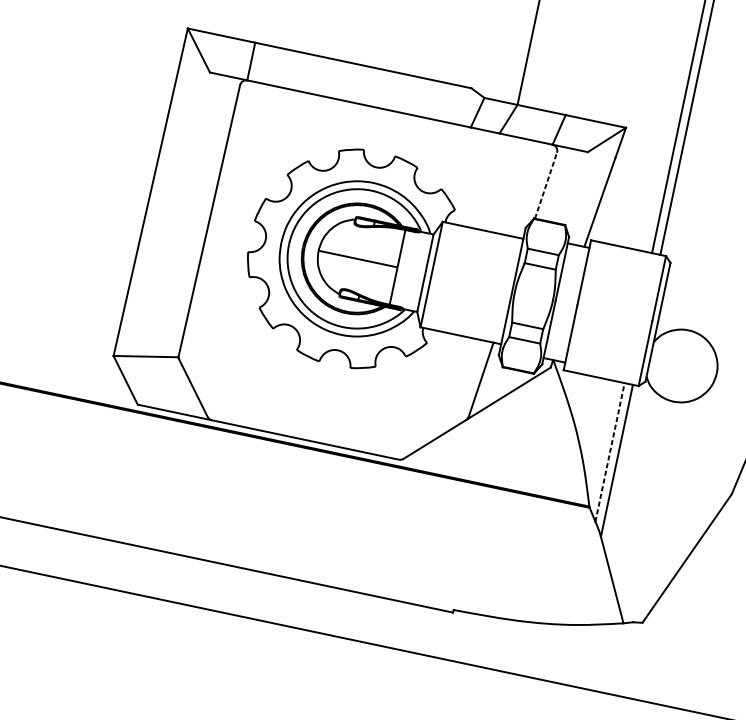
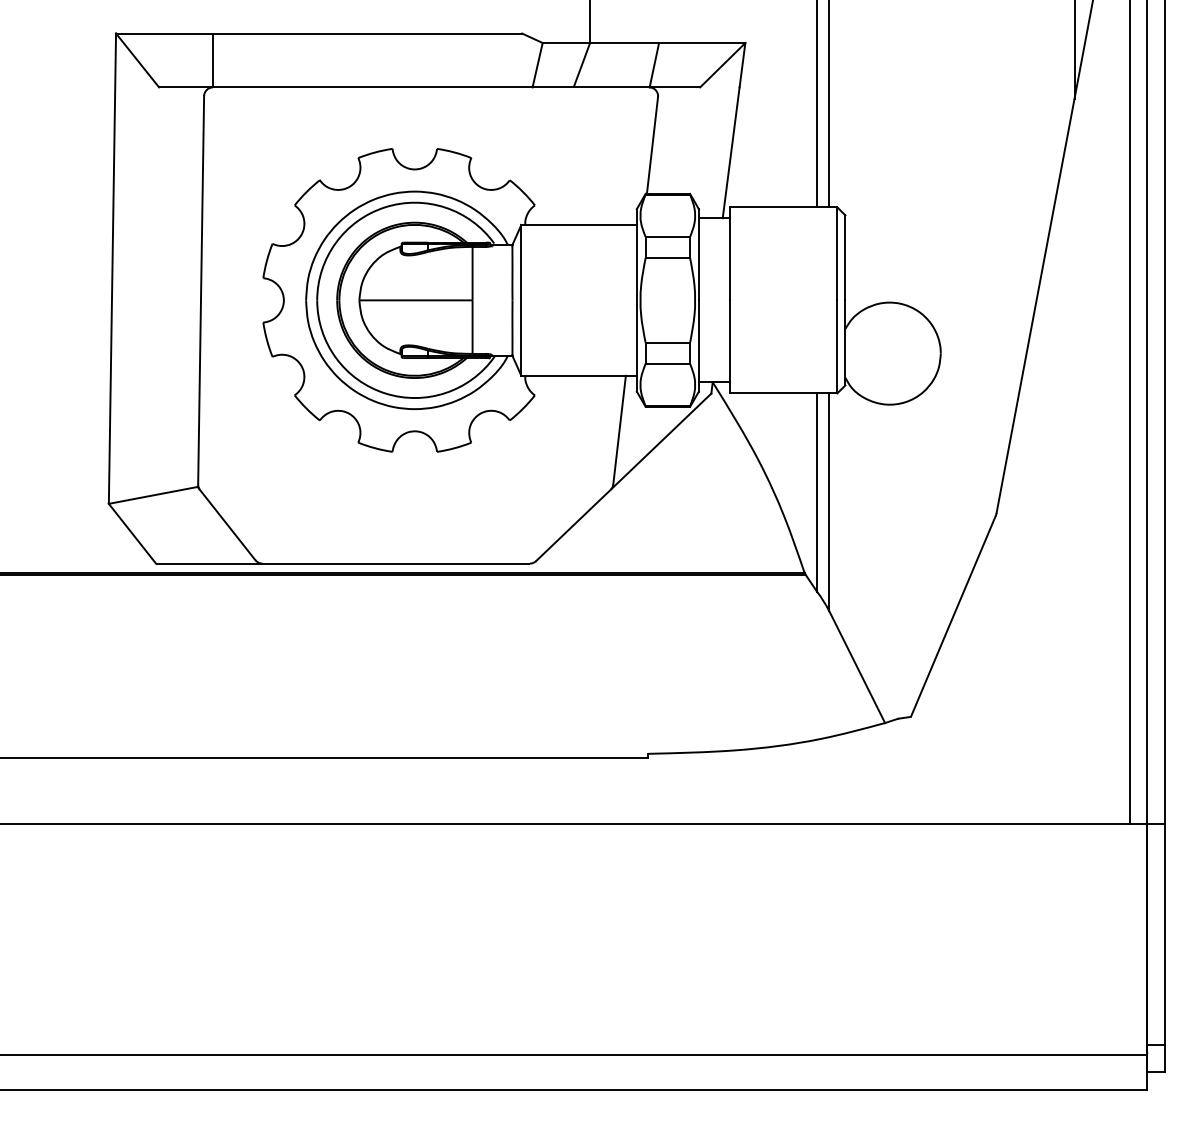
line: (546, 185) -> (652, 145), dashed -> solid
line: (610, 452) -> (817, 492), dashed -> solid

